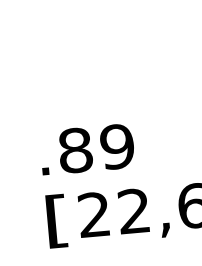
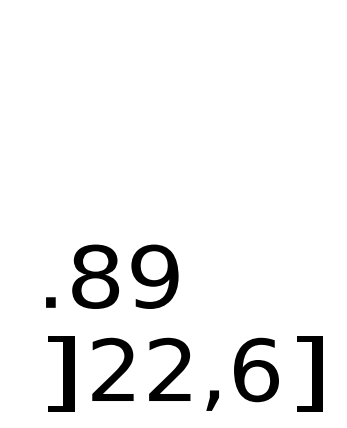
text: (57, 220) -> (60, 373), [ -> ]

